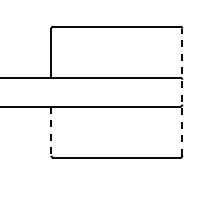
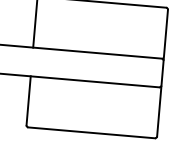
line: (182, 92) -> (162, 73), dashed -> solid
line: (51, 131) -> (28, 101), dashed -> solid

